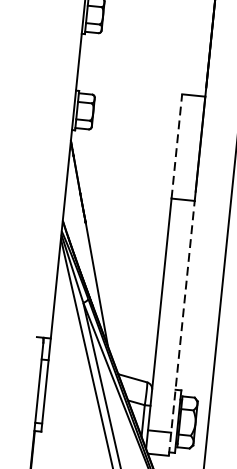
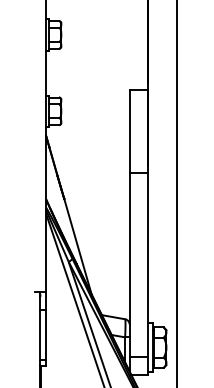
line: (176, 146) -> (129, 131), dashed -> solid
line: (182, 327) -> (148, 273), dashed -> solid

